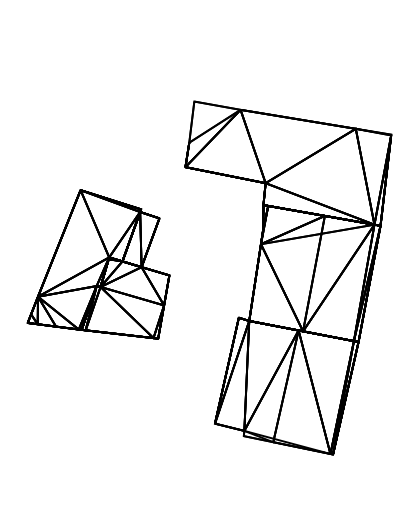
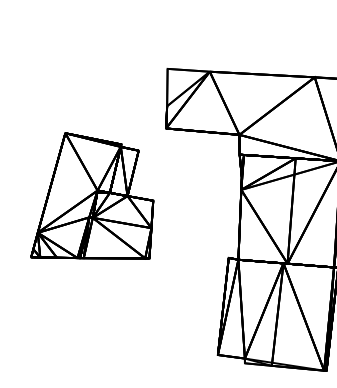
part: (98, 264) -> (88, 197), moved

